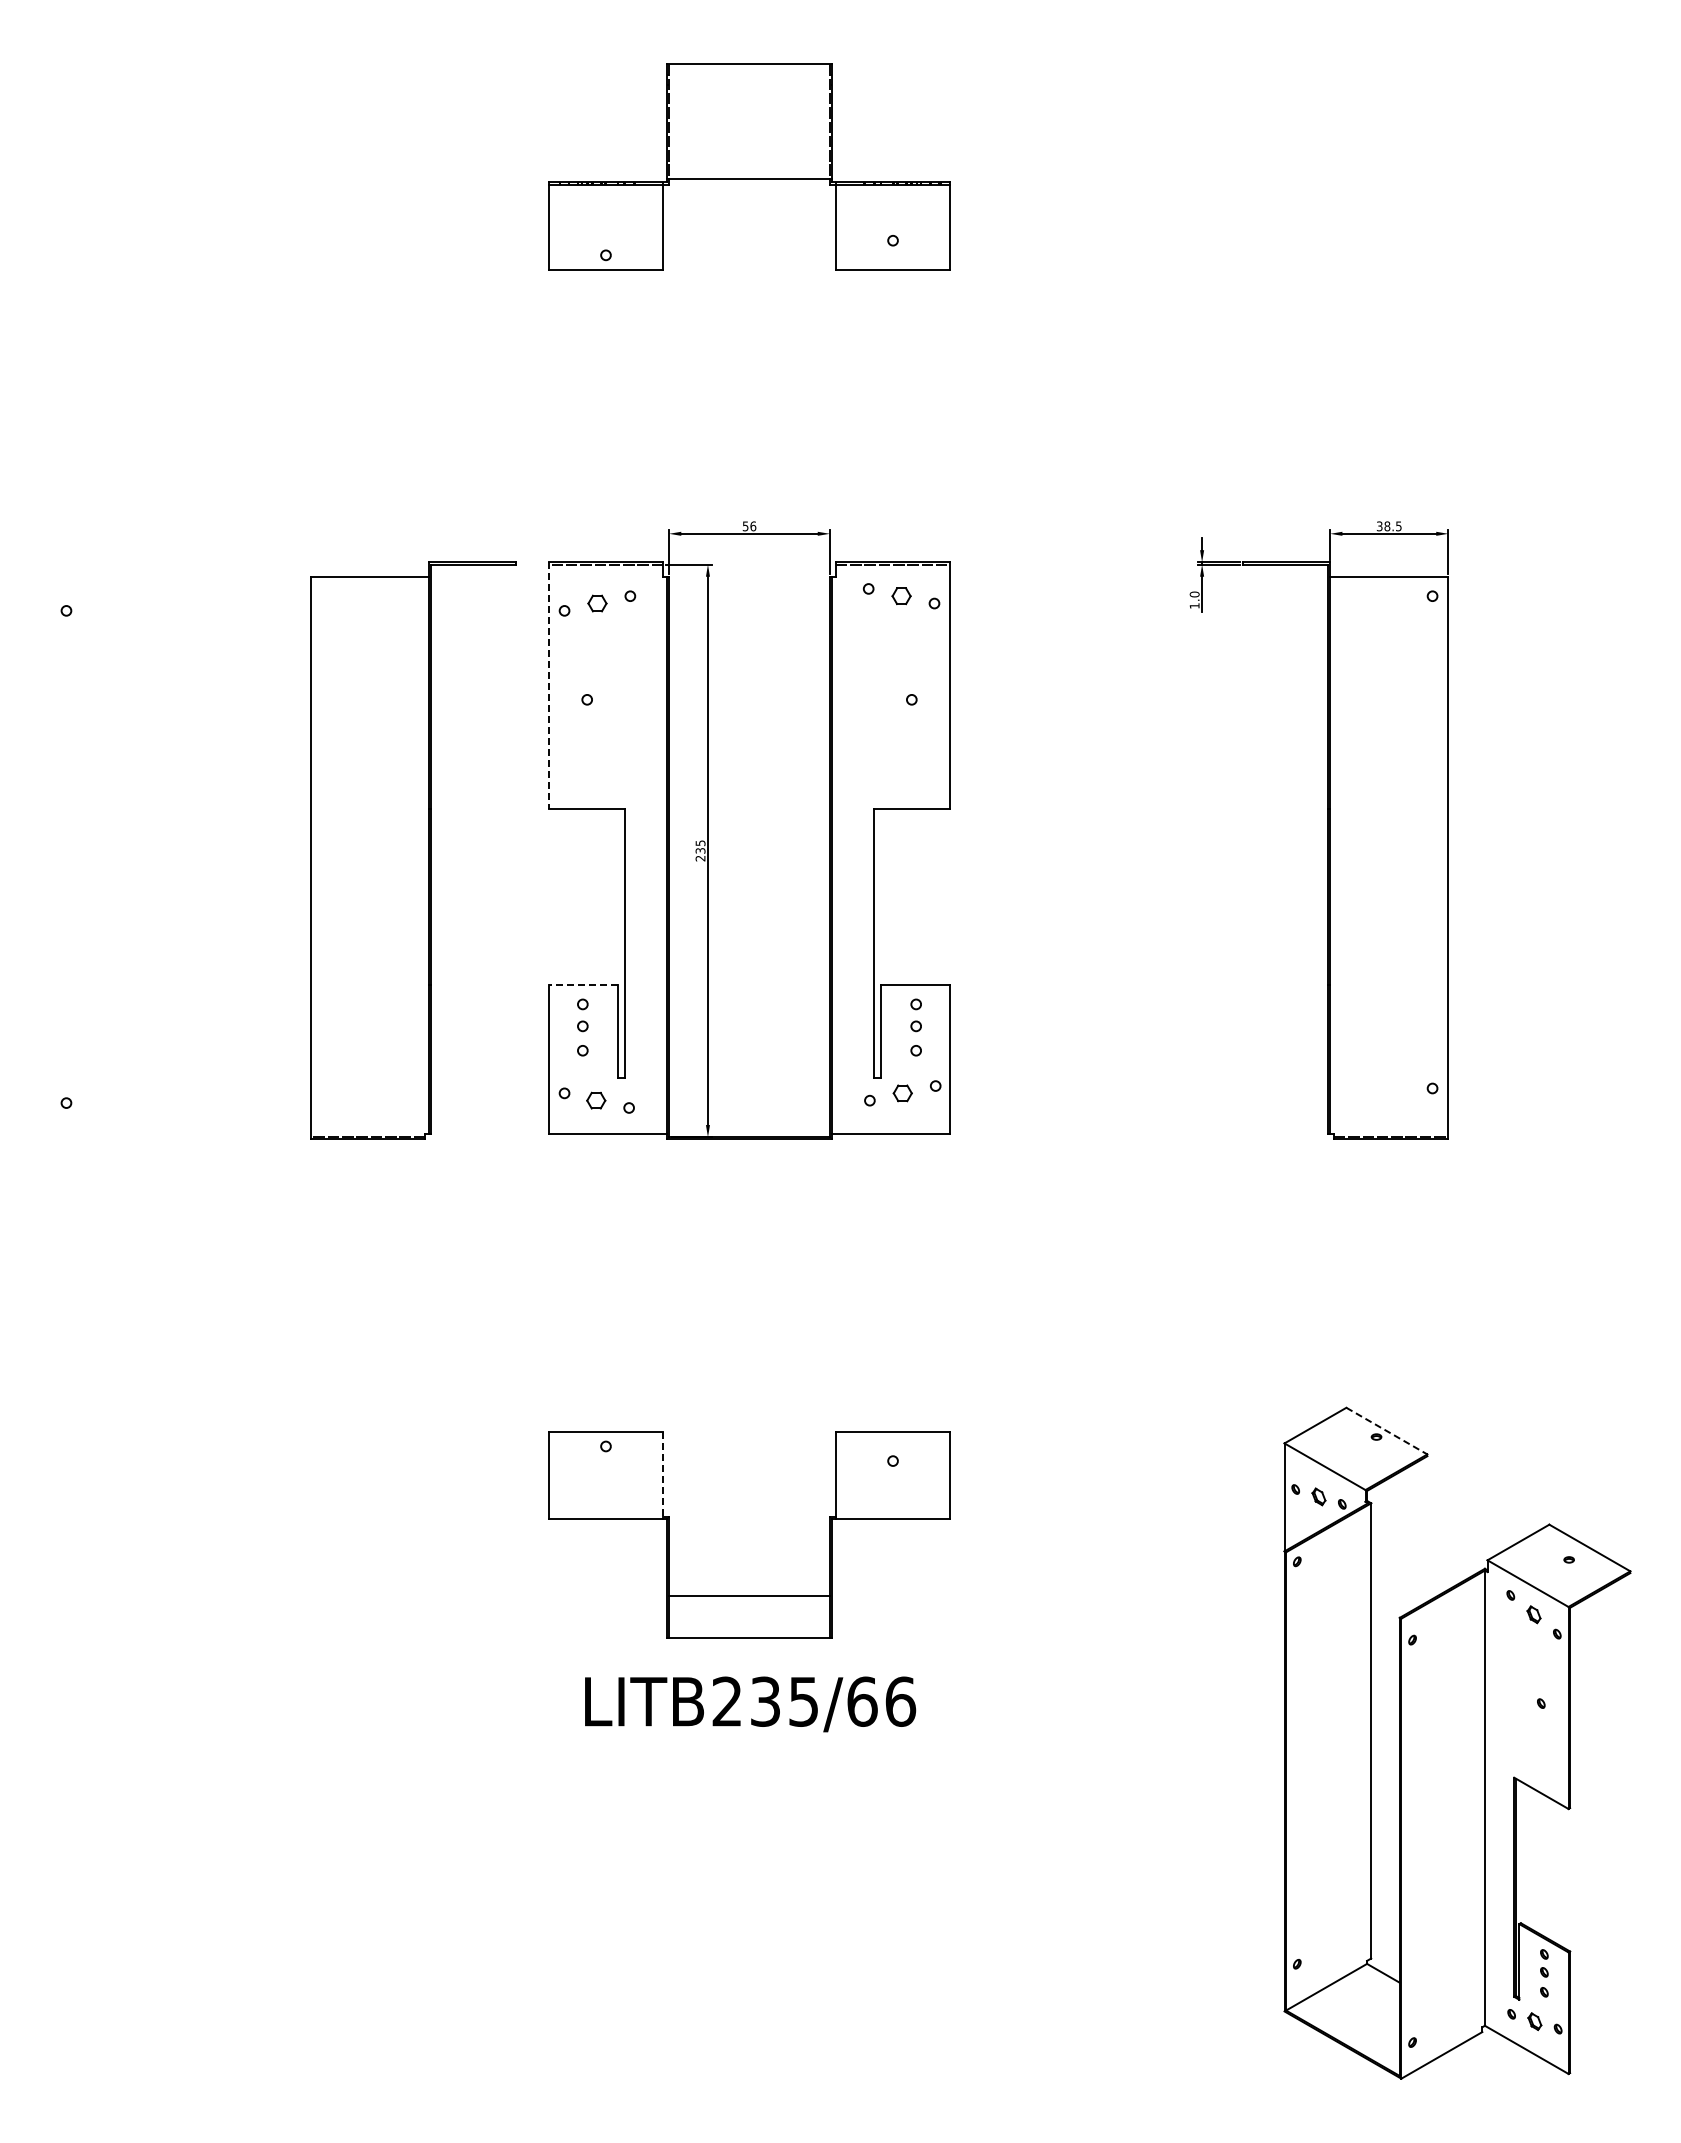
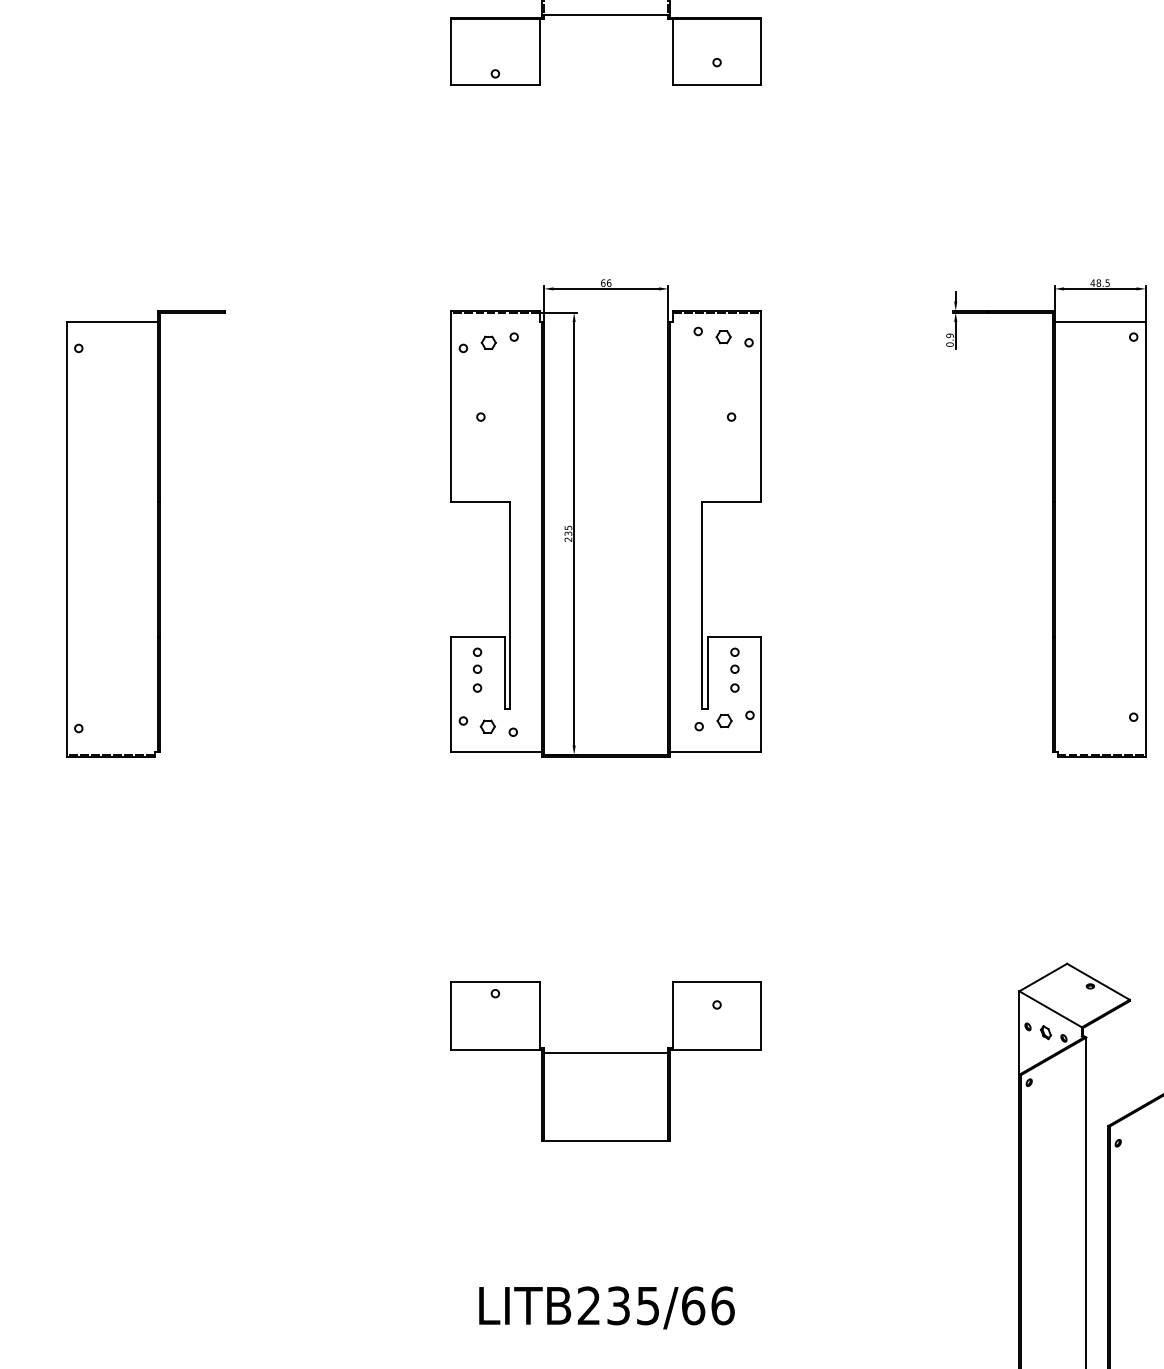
text: (745, 526) -> (603, 283), 56 -> 66
text: (1379, 526) -> (1092, 283), 38.5 -> 48.5
text: (1194, 599) -> (949, 339), 1.0 -> 0.9
line: (548, 685) -> (451, 406), dashed -> solid
part: (413, 850) -> (146, 533), moved
line: (583, 984) -> (478, 636), dashed -> solid
line: (1386, 1431) -> (1098, 982), dashed -> solid
line: (663, 1475) -> (539, 1016), dashed -> solid
line: (749, 1596) -> (606, 1053), moved
text: (750, 1704) -> (607, 1307), moved

